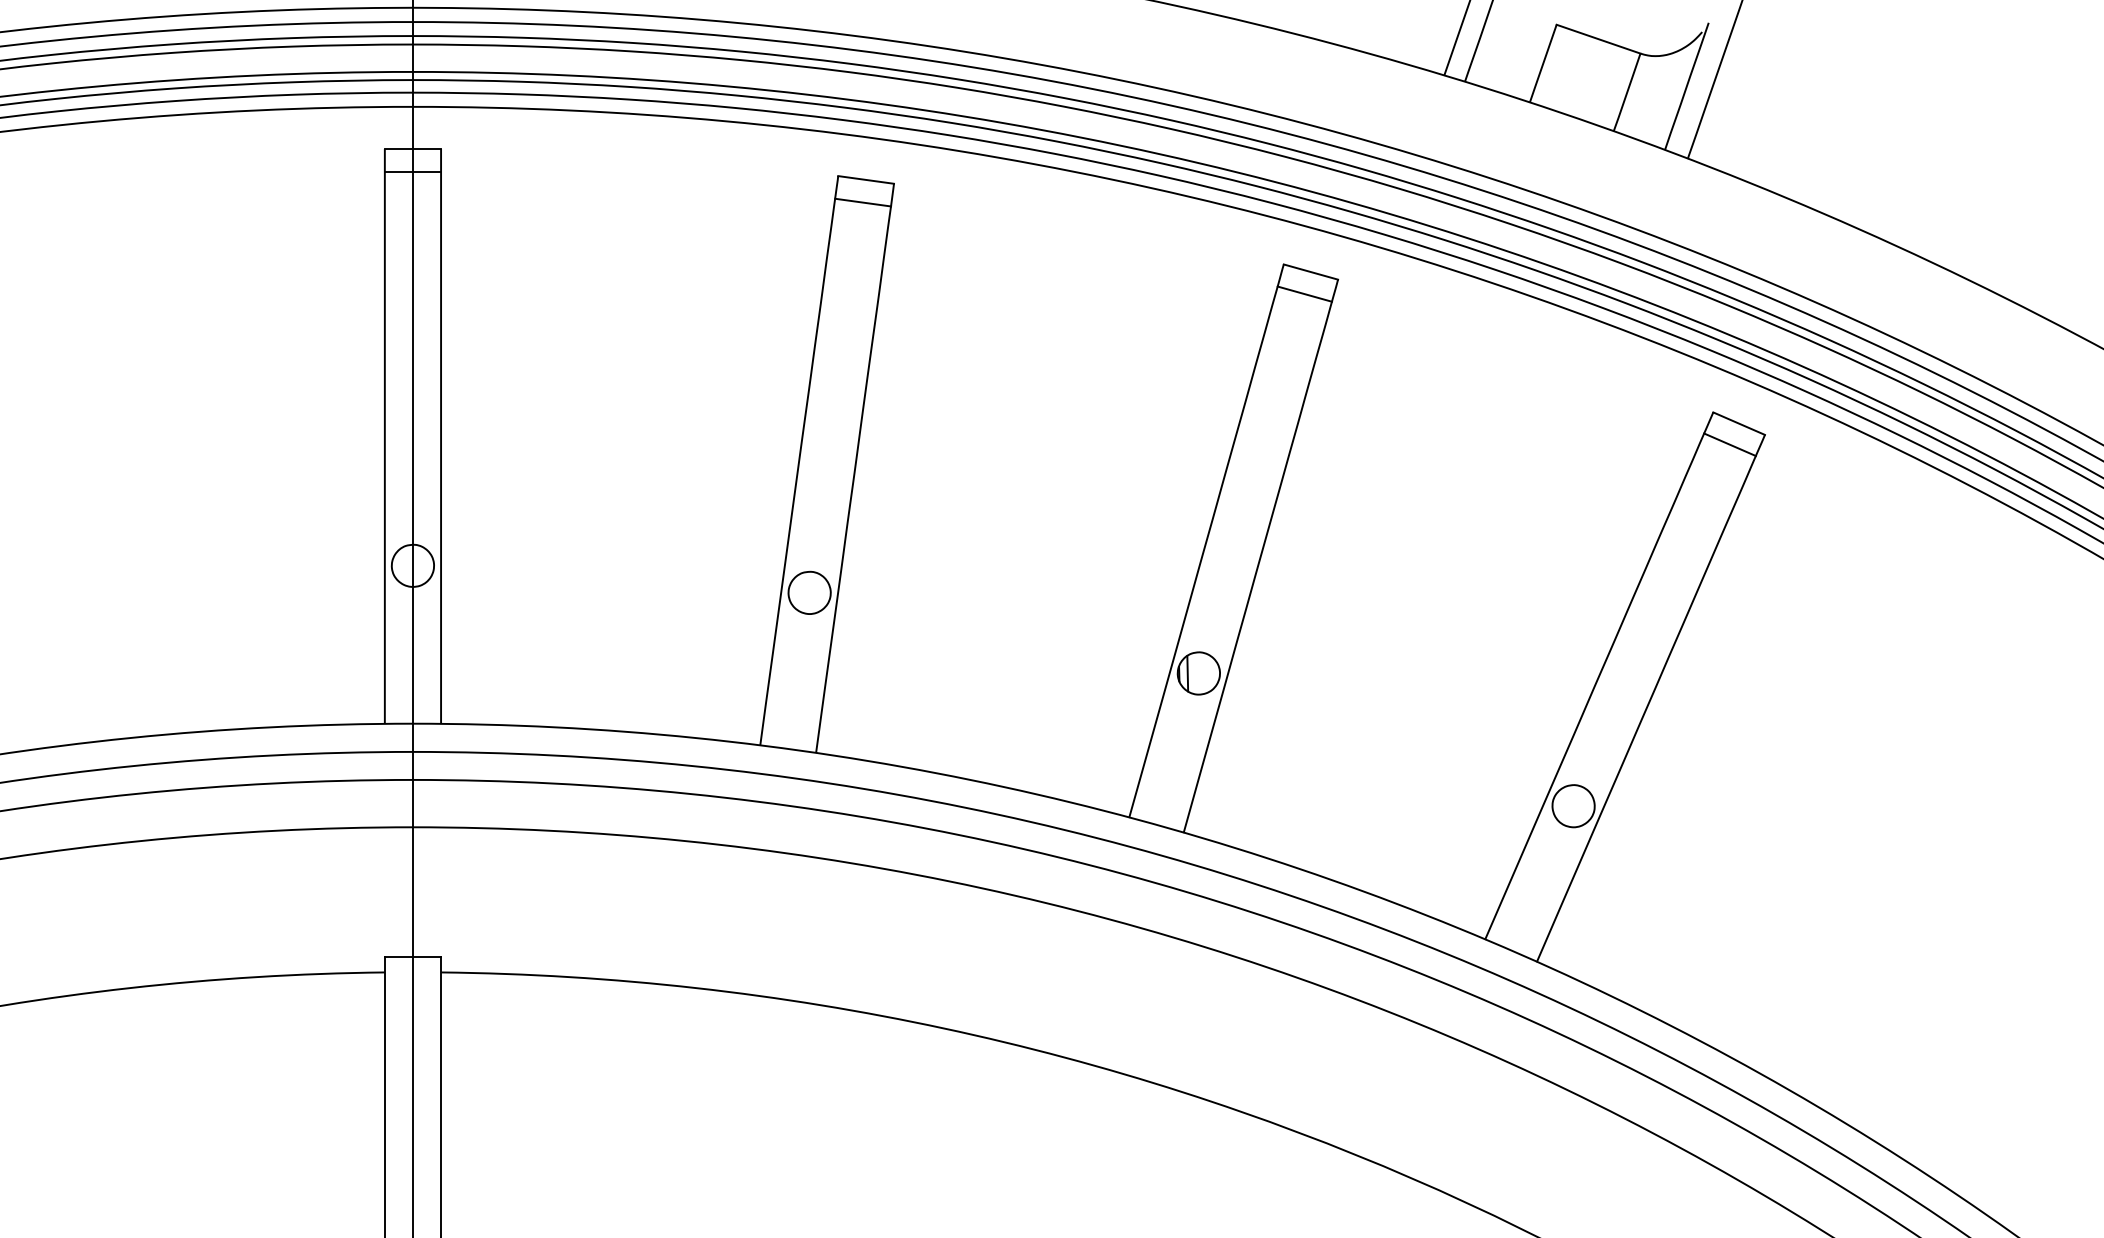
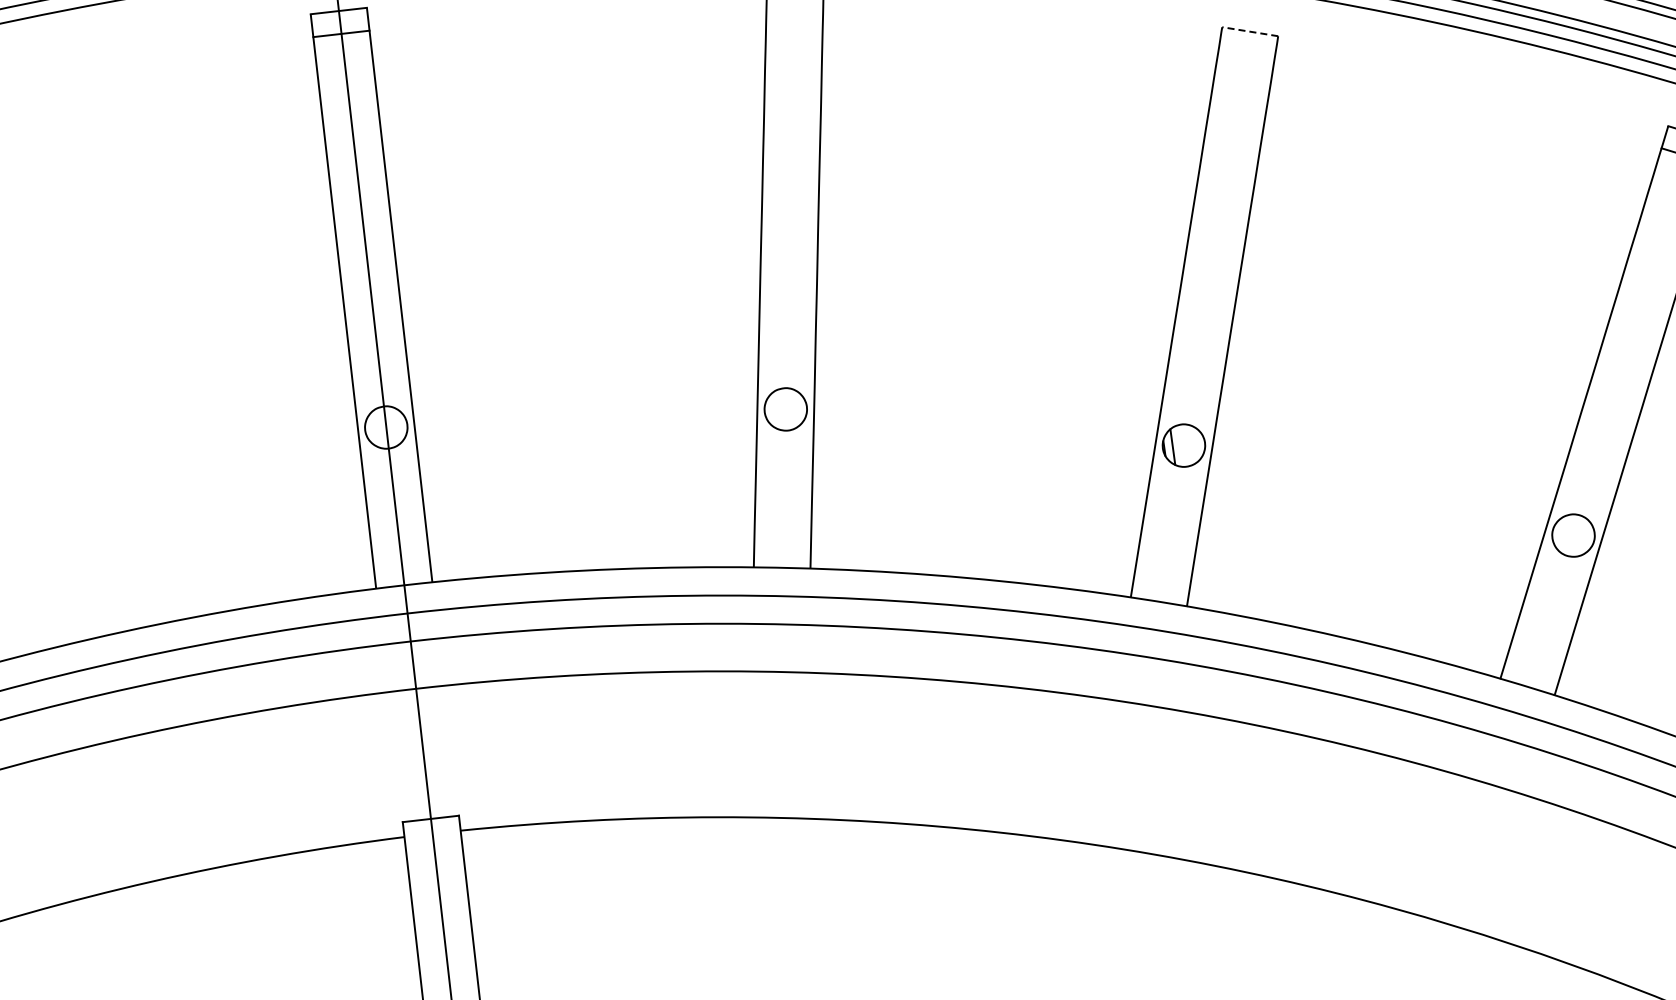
line: (863, 202) -> (795, 13), removed
line: (1310, 271) -> (1249, 31), solid -> dashed
line: (1304, 293) -> (1246, 53), removed

